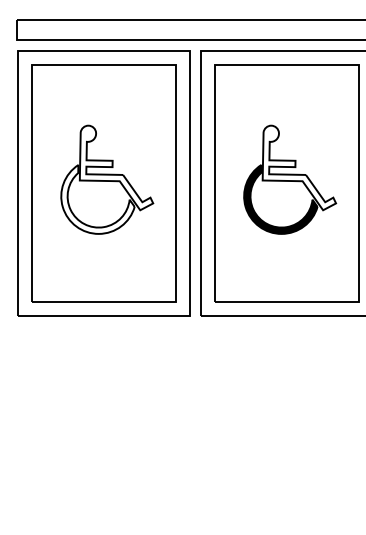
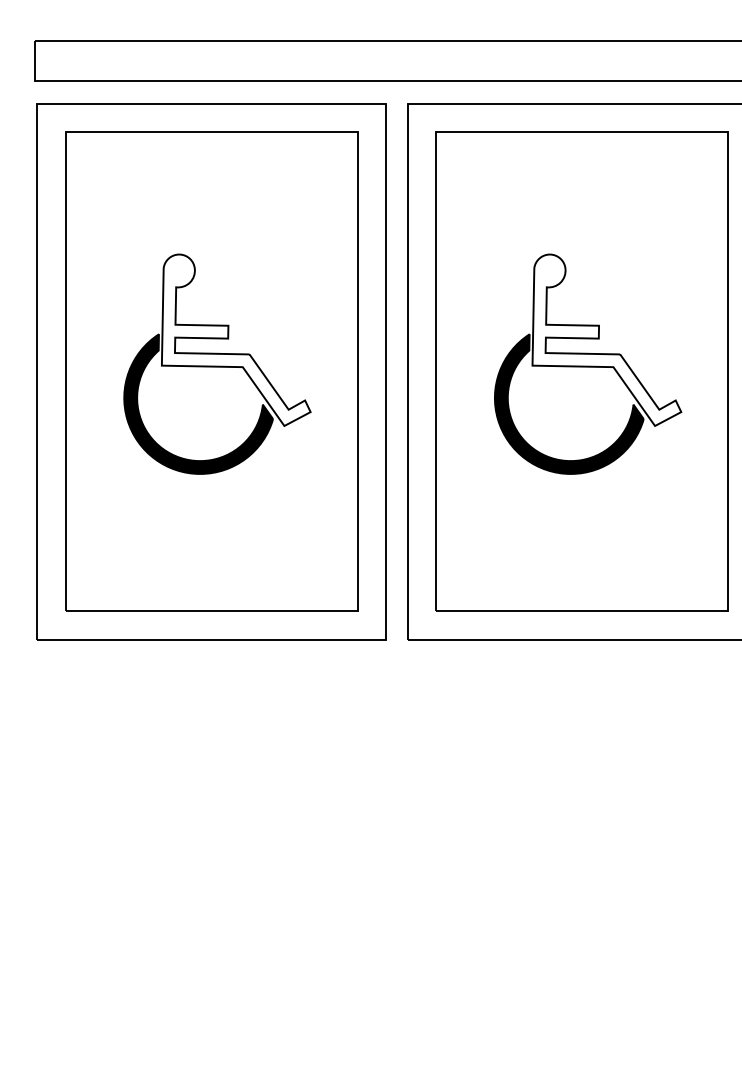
fill: (97, 199) -> (197, 404), added

